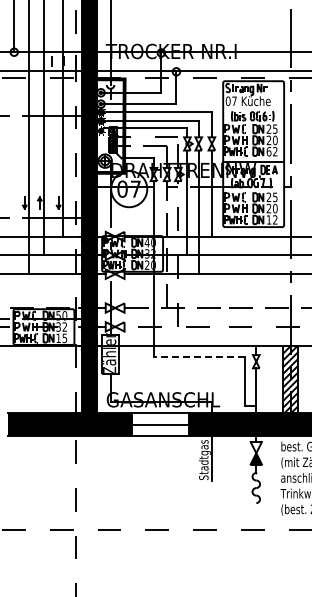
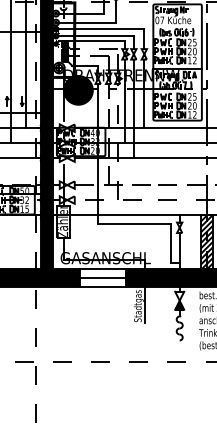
text: (268, 151) -> (189, 60), 62 -> 12
fill: (129, 189) -> (78, 90), added
line: (199, 356) -> (134, 223), dashed -> solid

